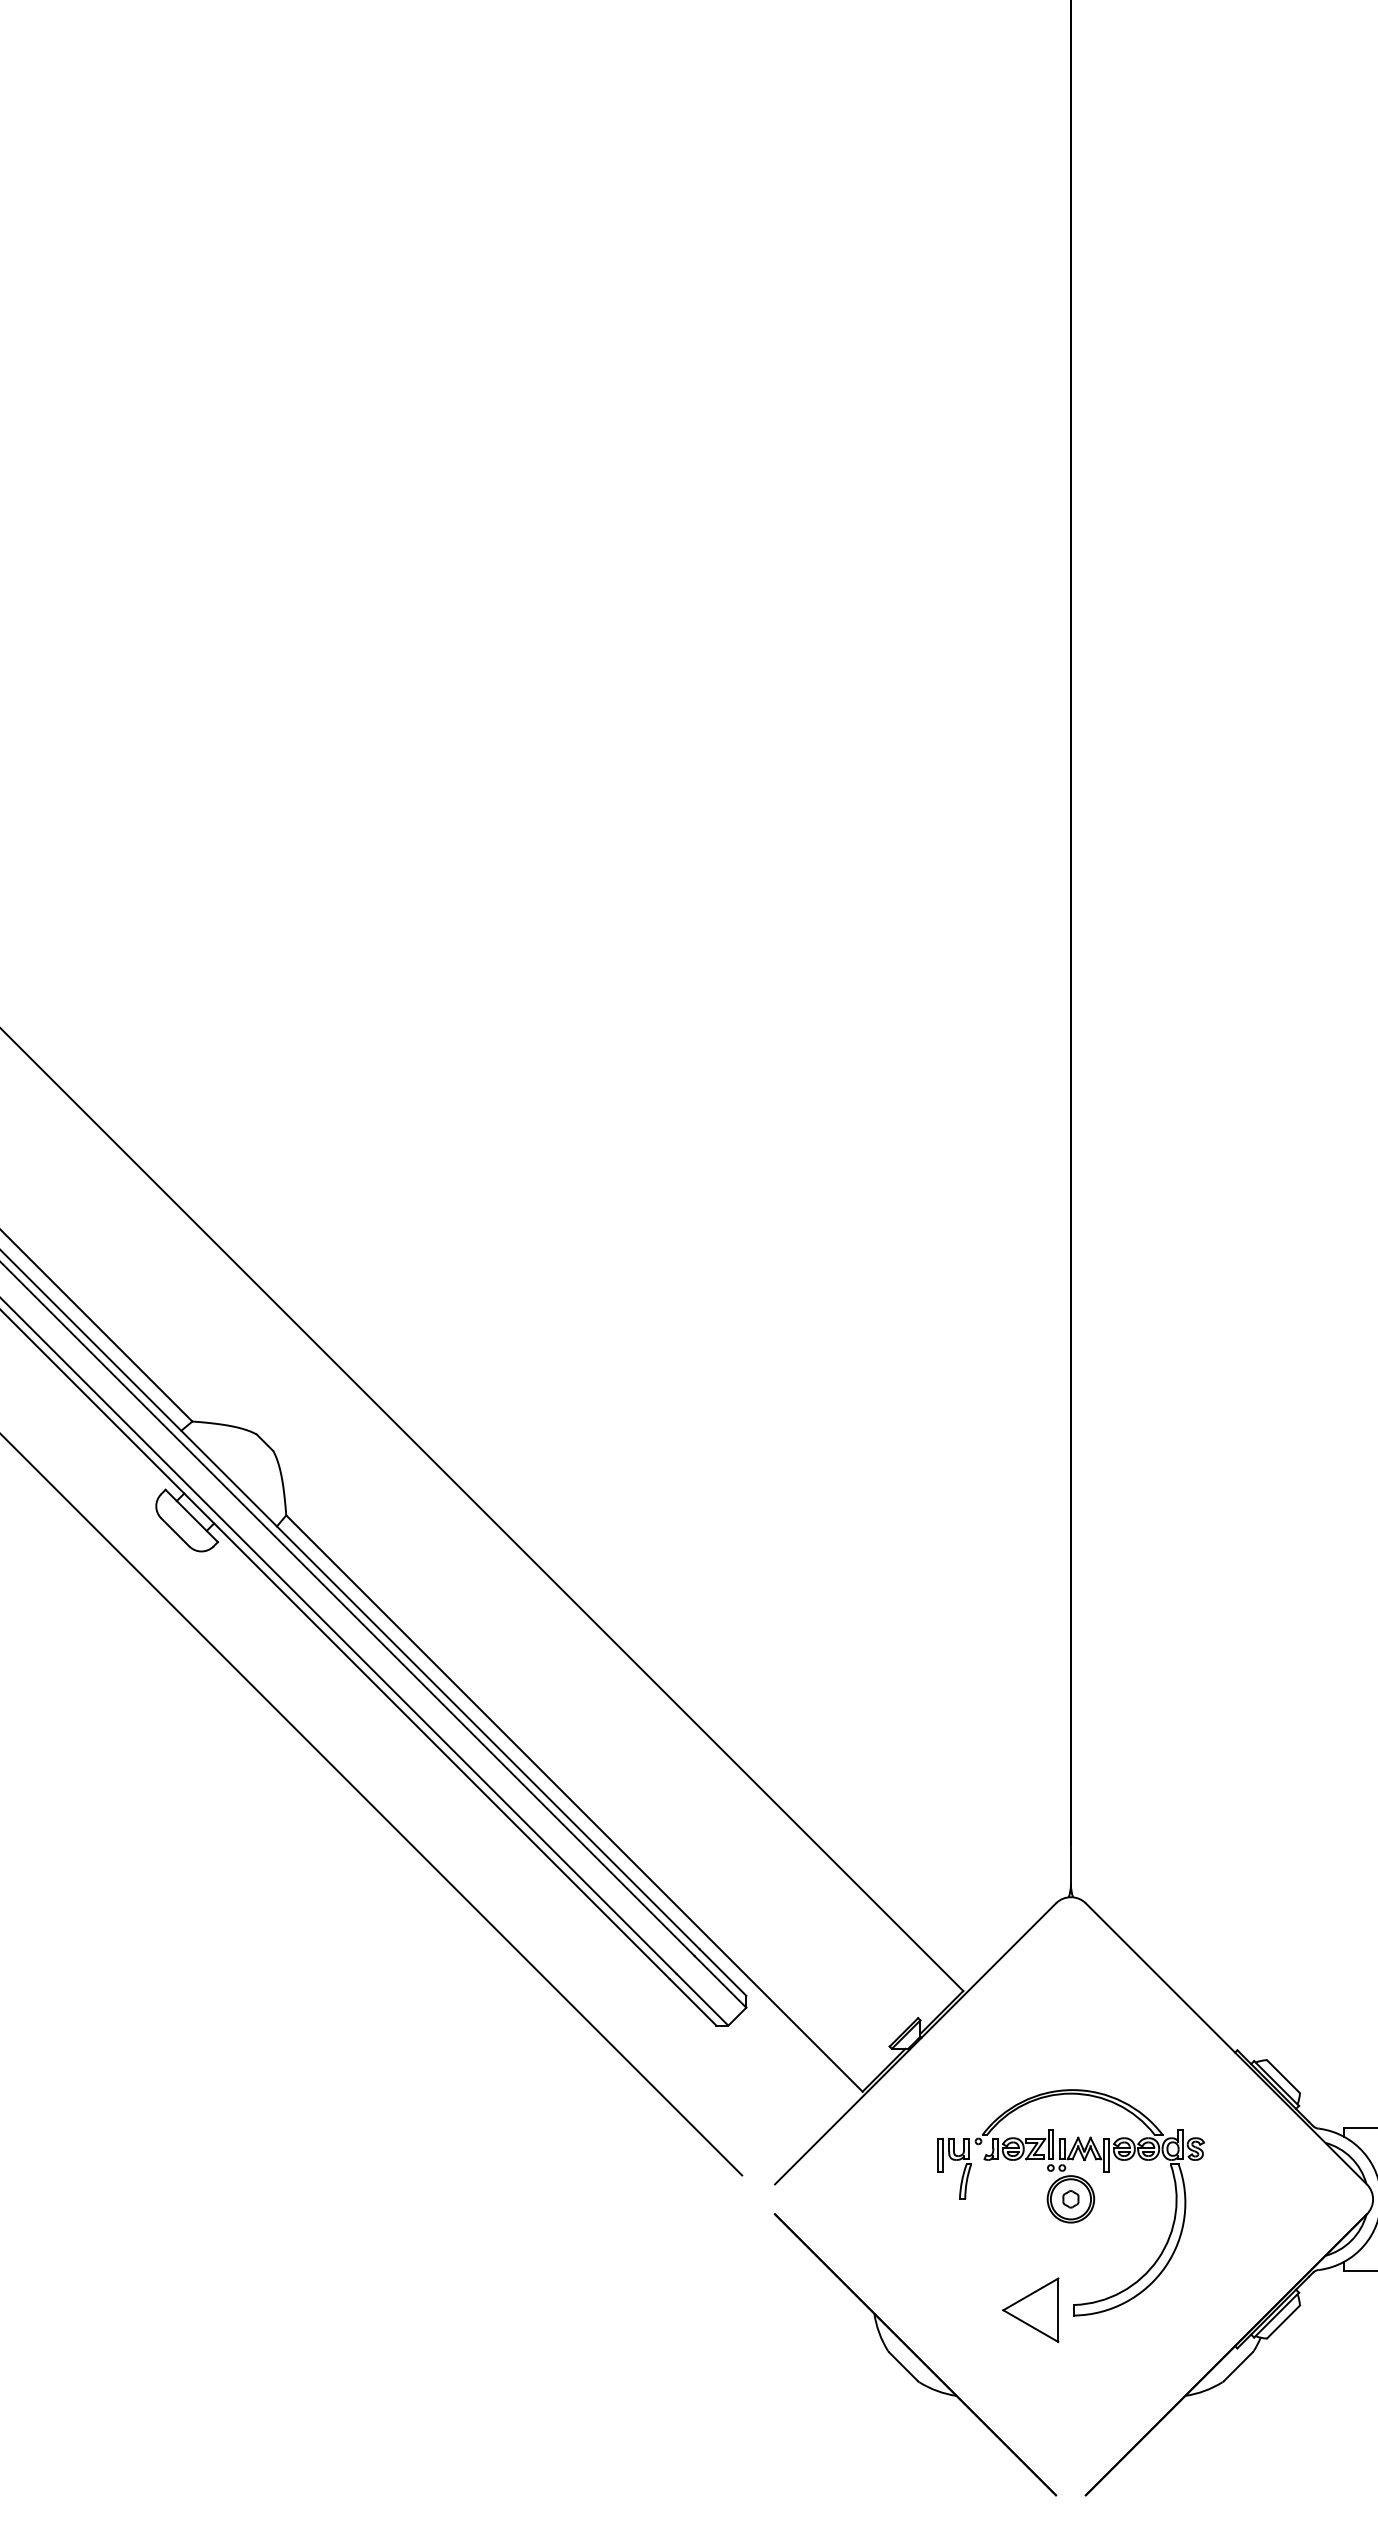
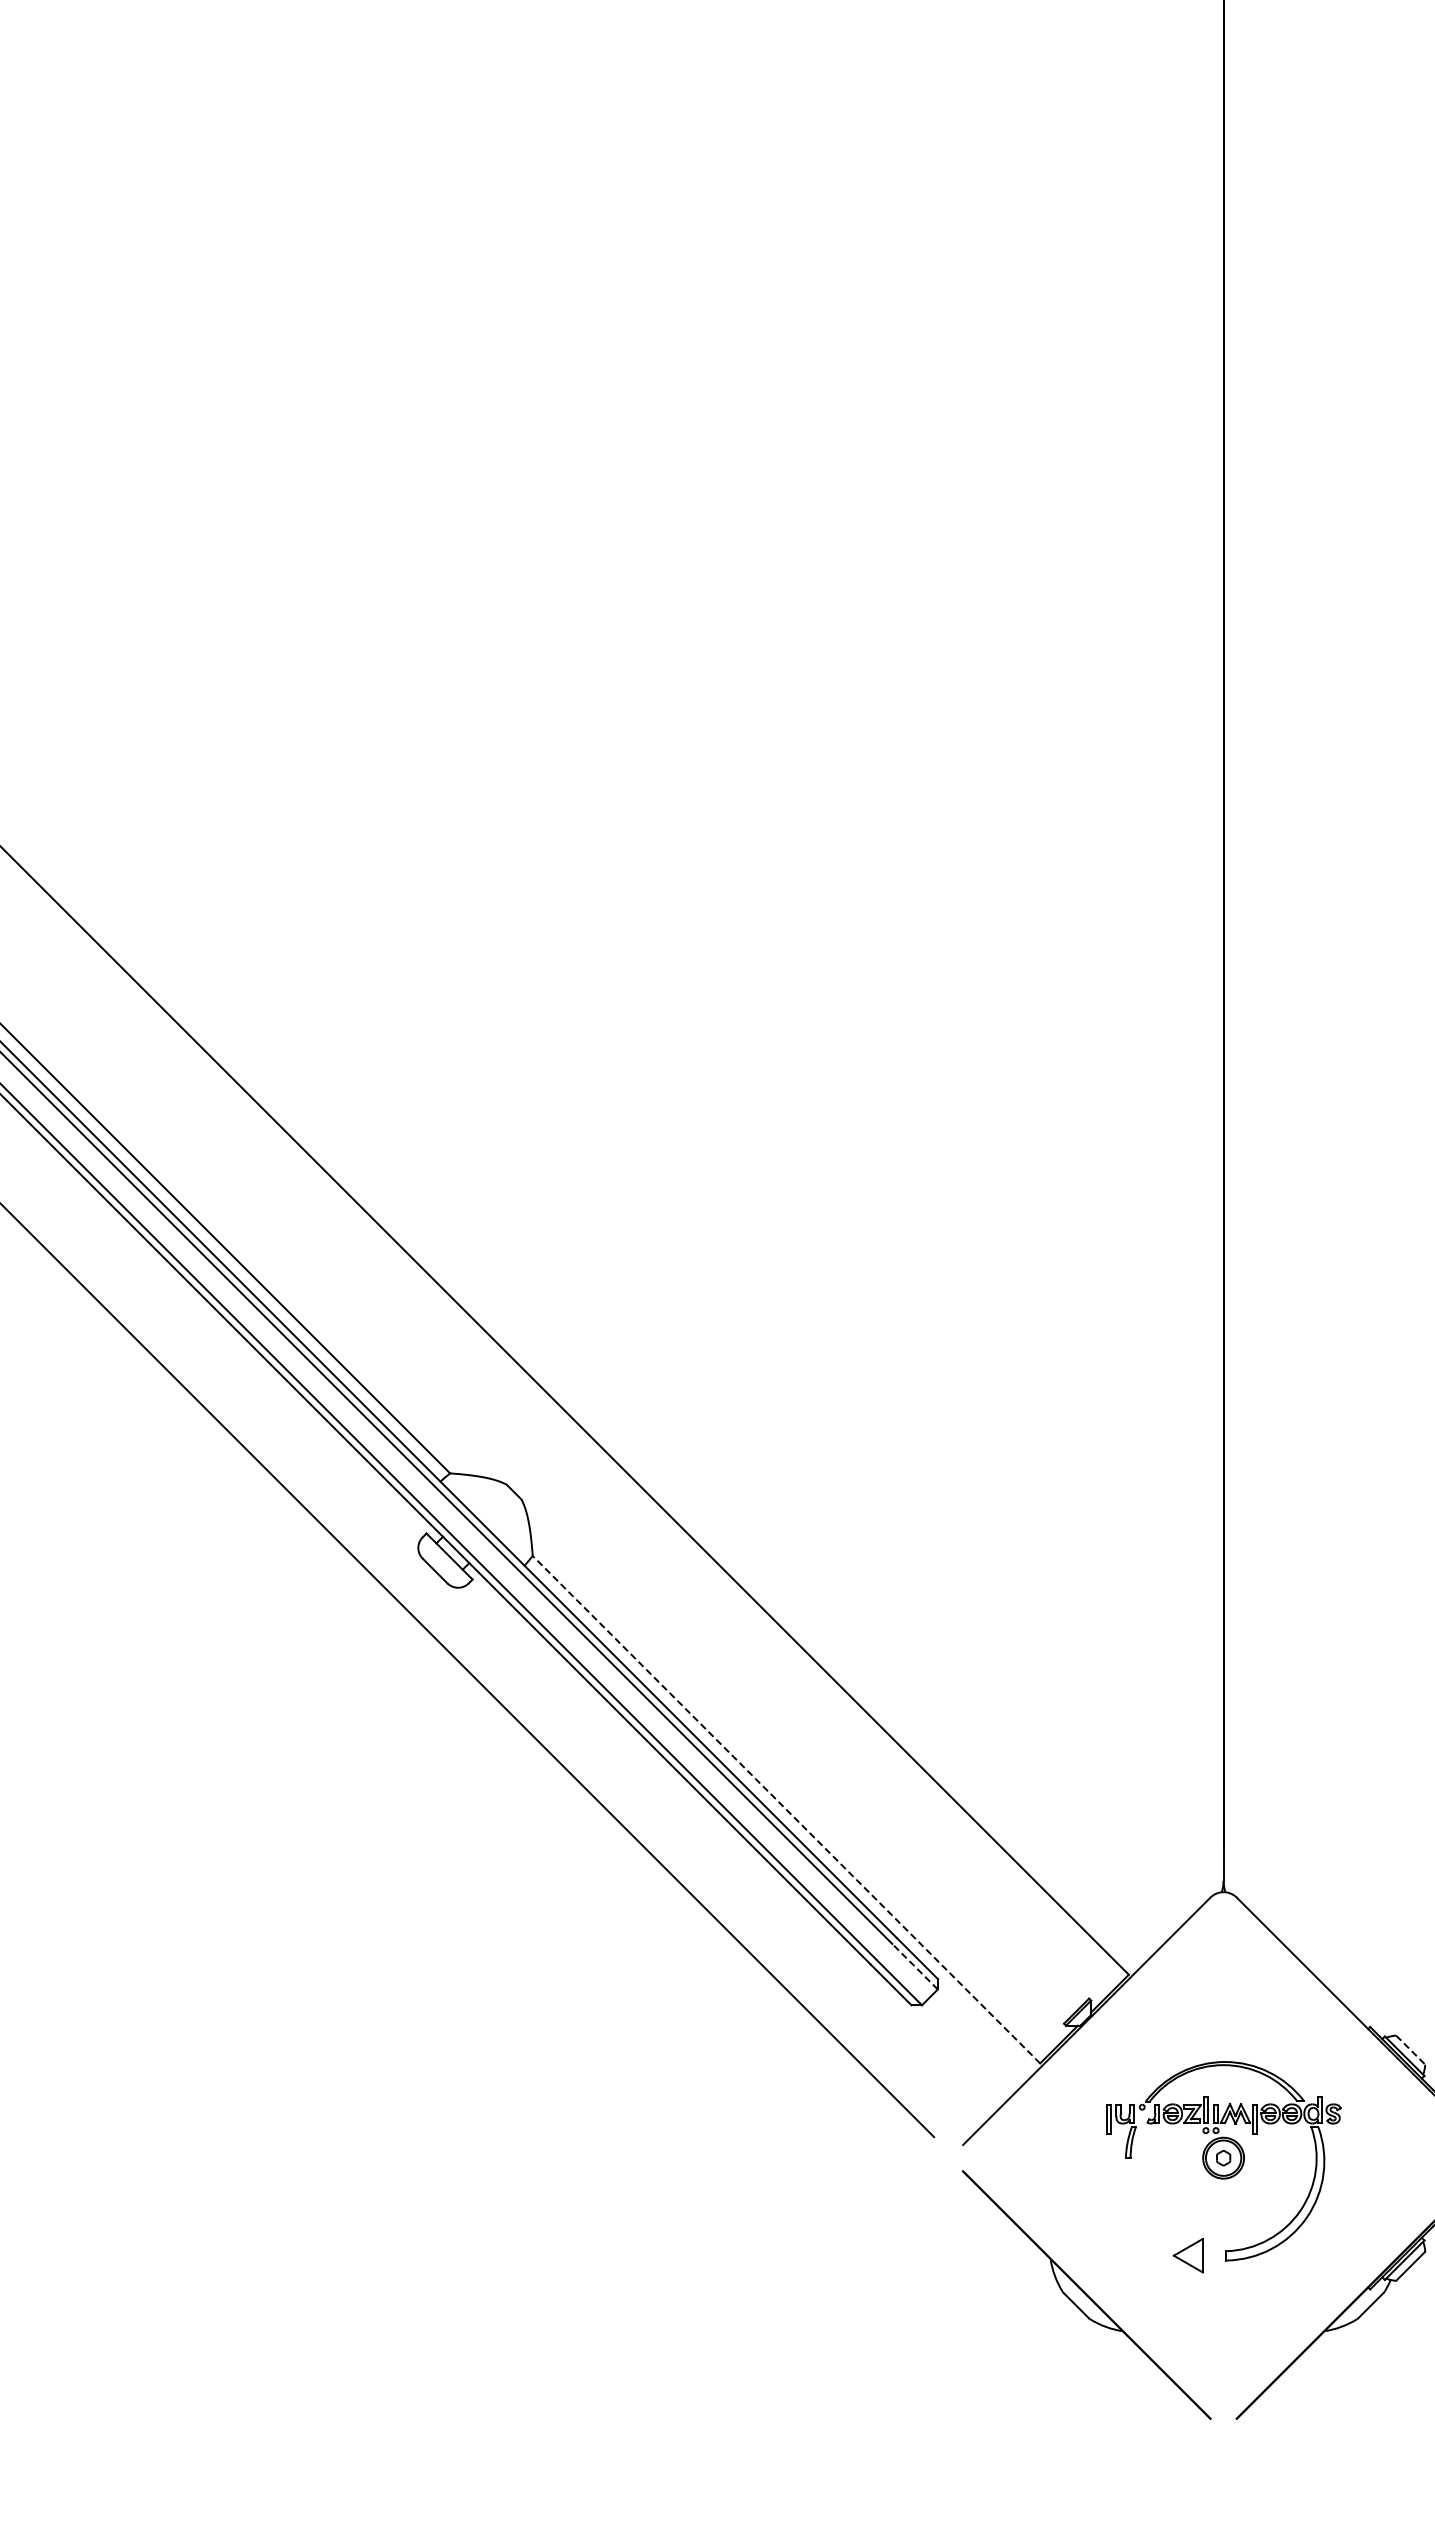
line: (574, 1803) -> (786, 1809), solid -> dashed
line: (719, 1981) -> (914, 1966), solid -> dashed
line: (1284, 2077) -> (1411, 2050), solid -> dashed
part: (1031, 2309) -> (1188, 2255), size x0.6

